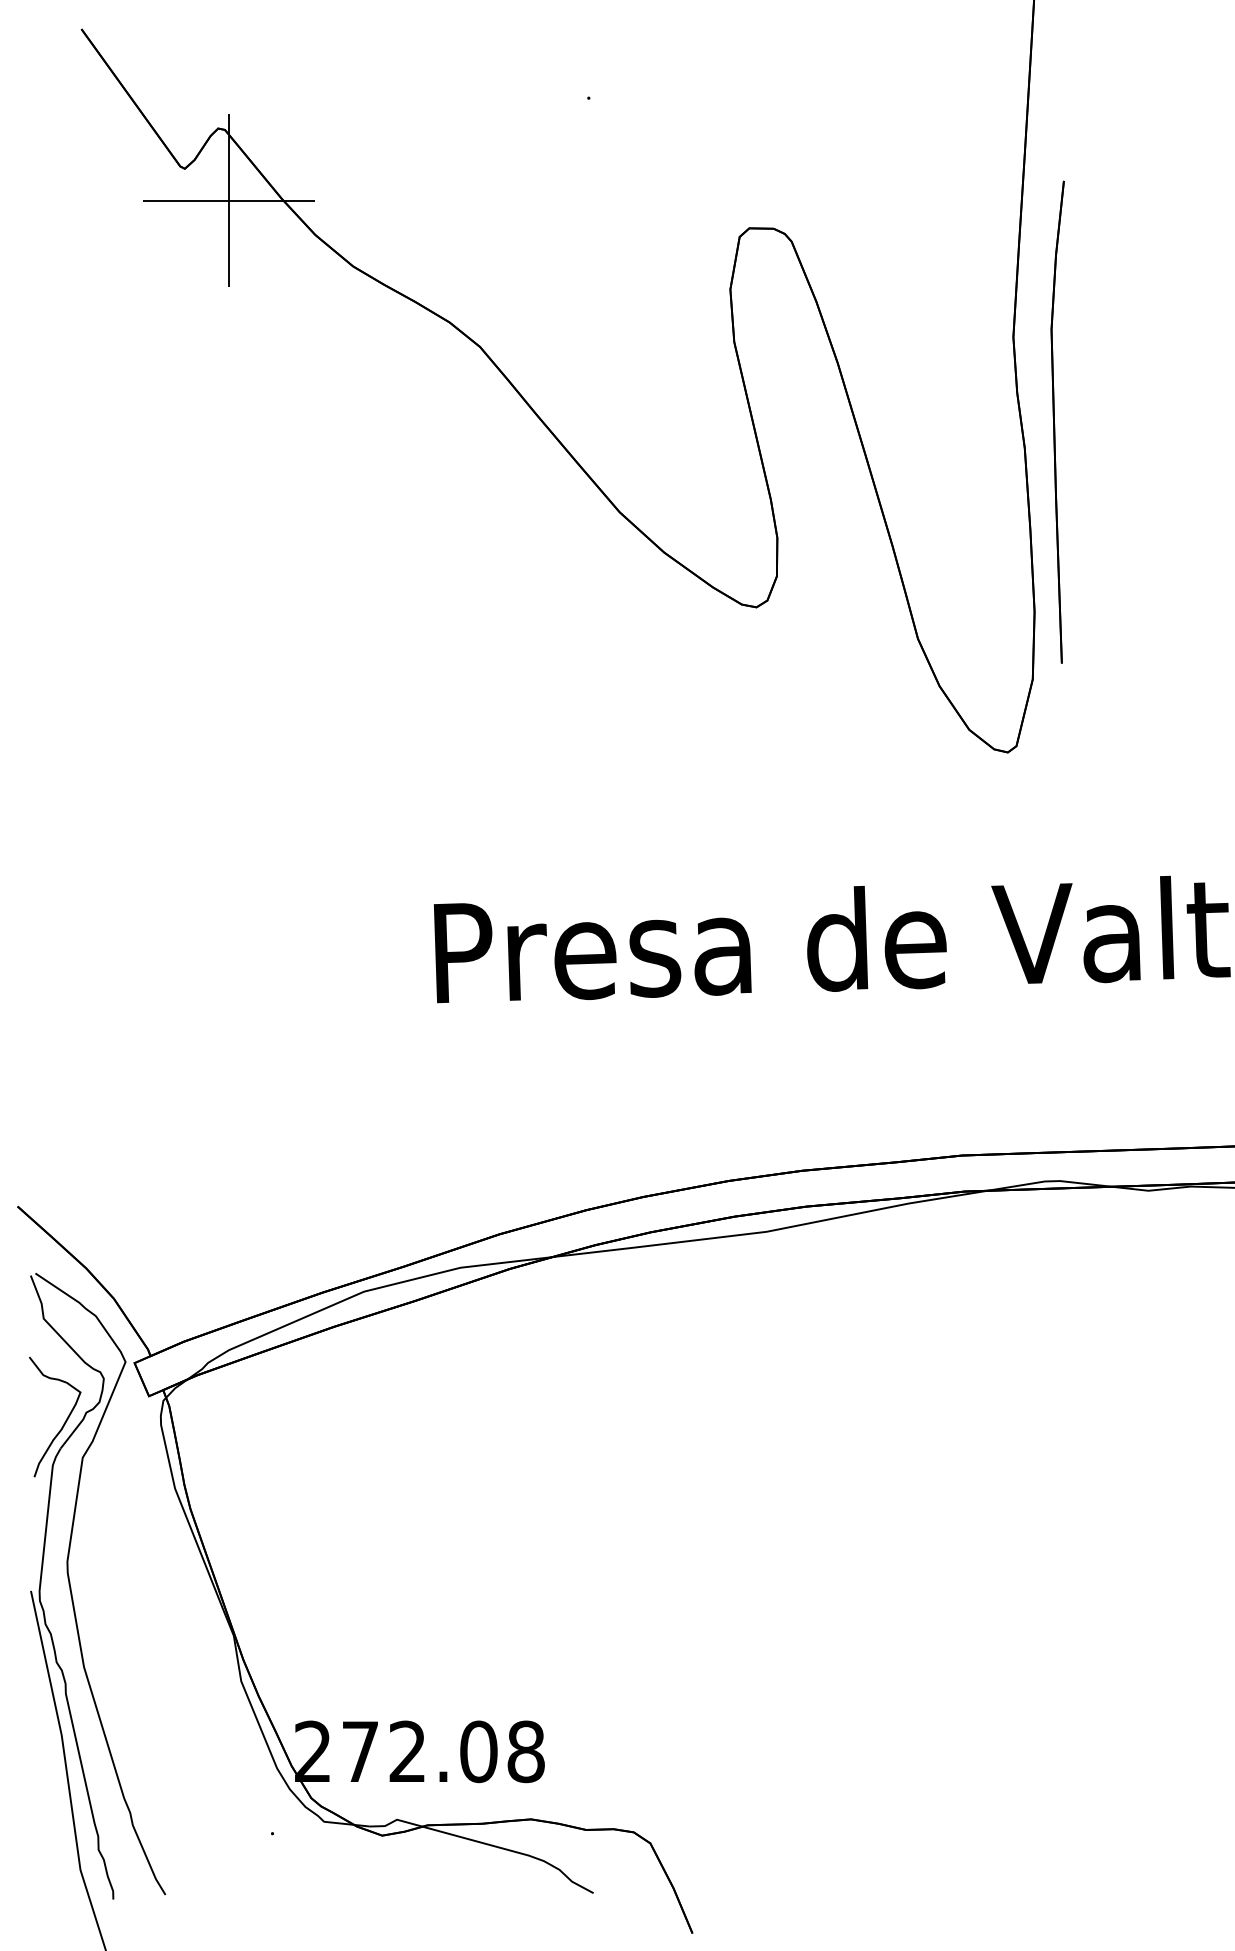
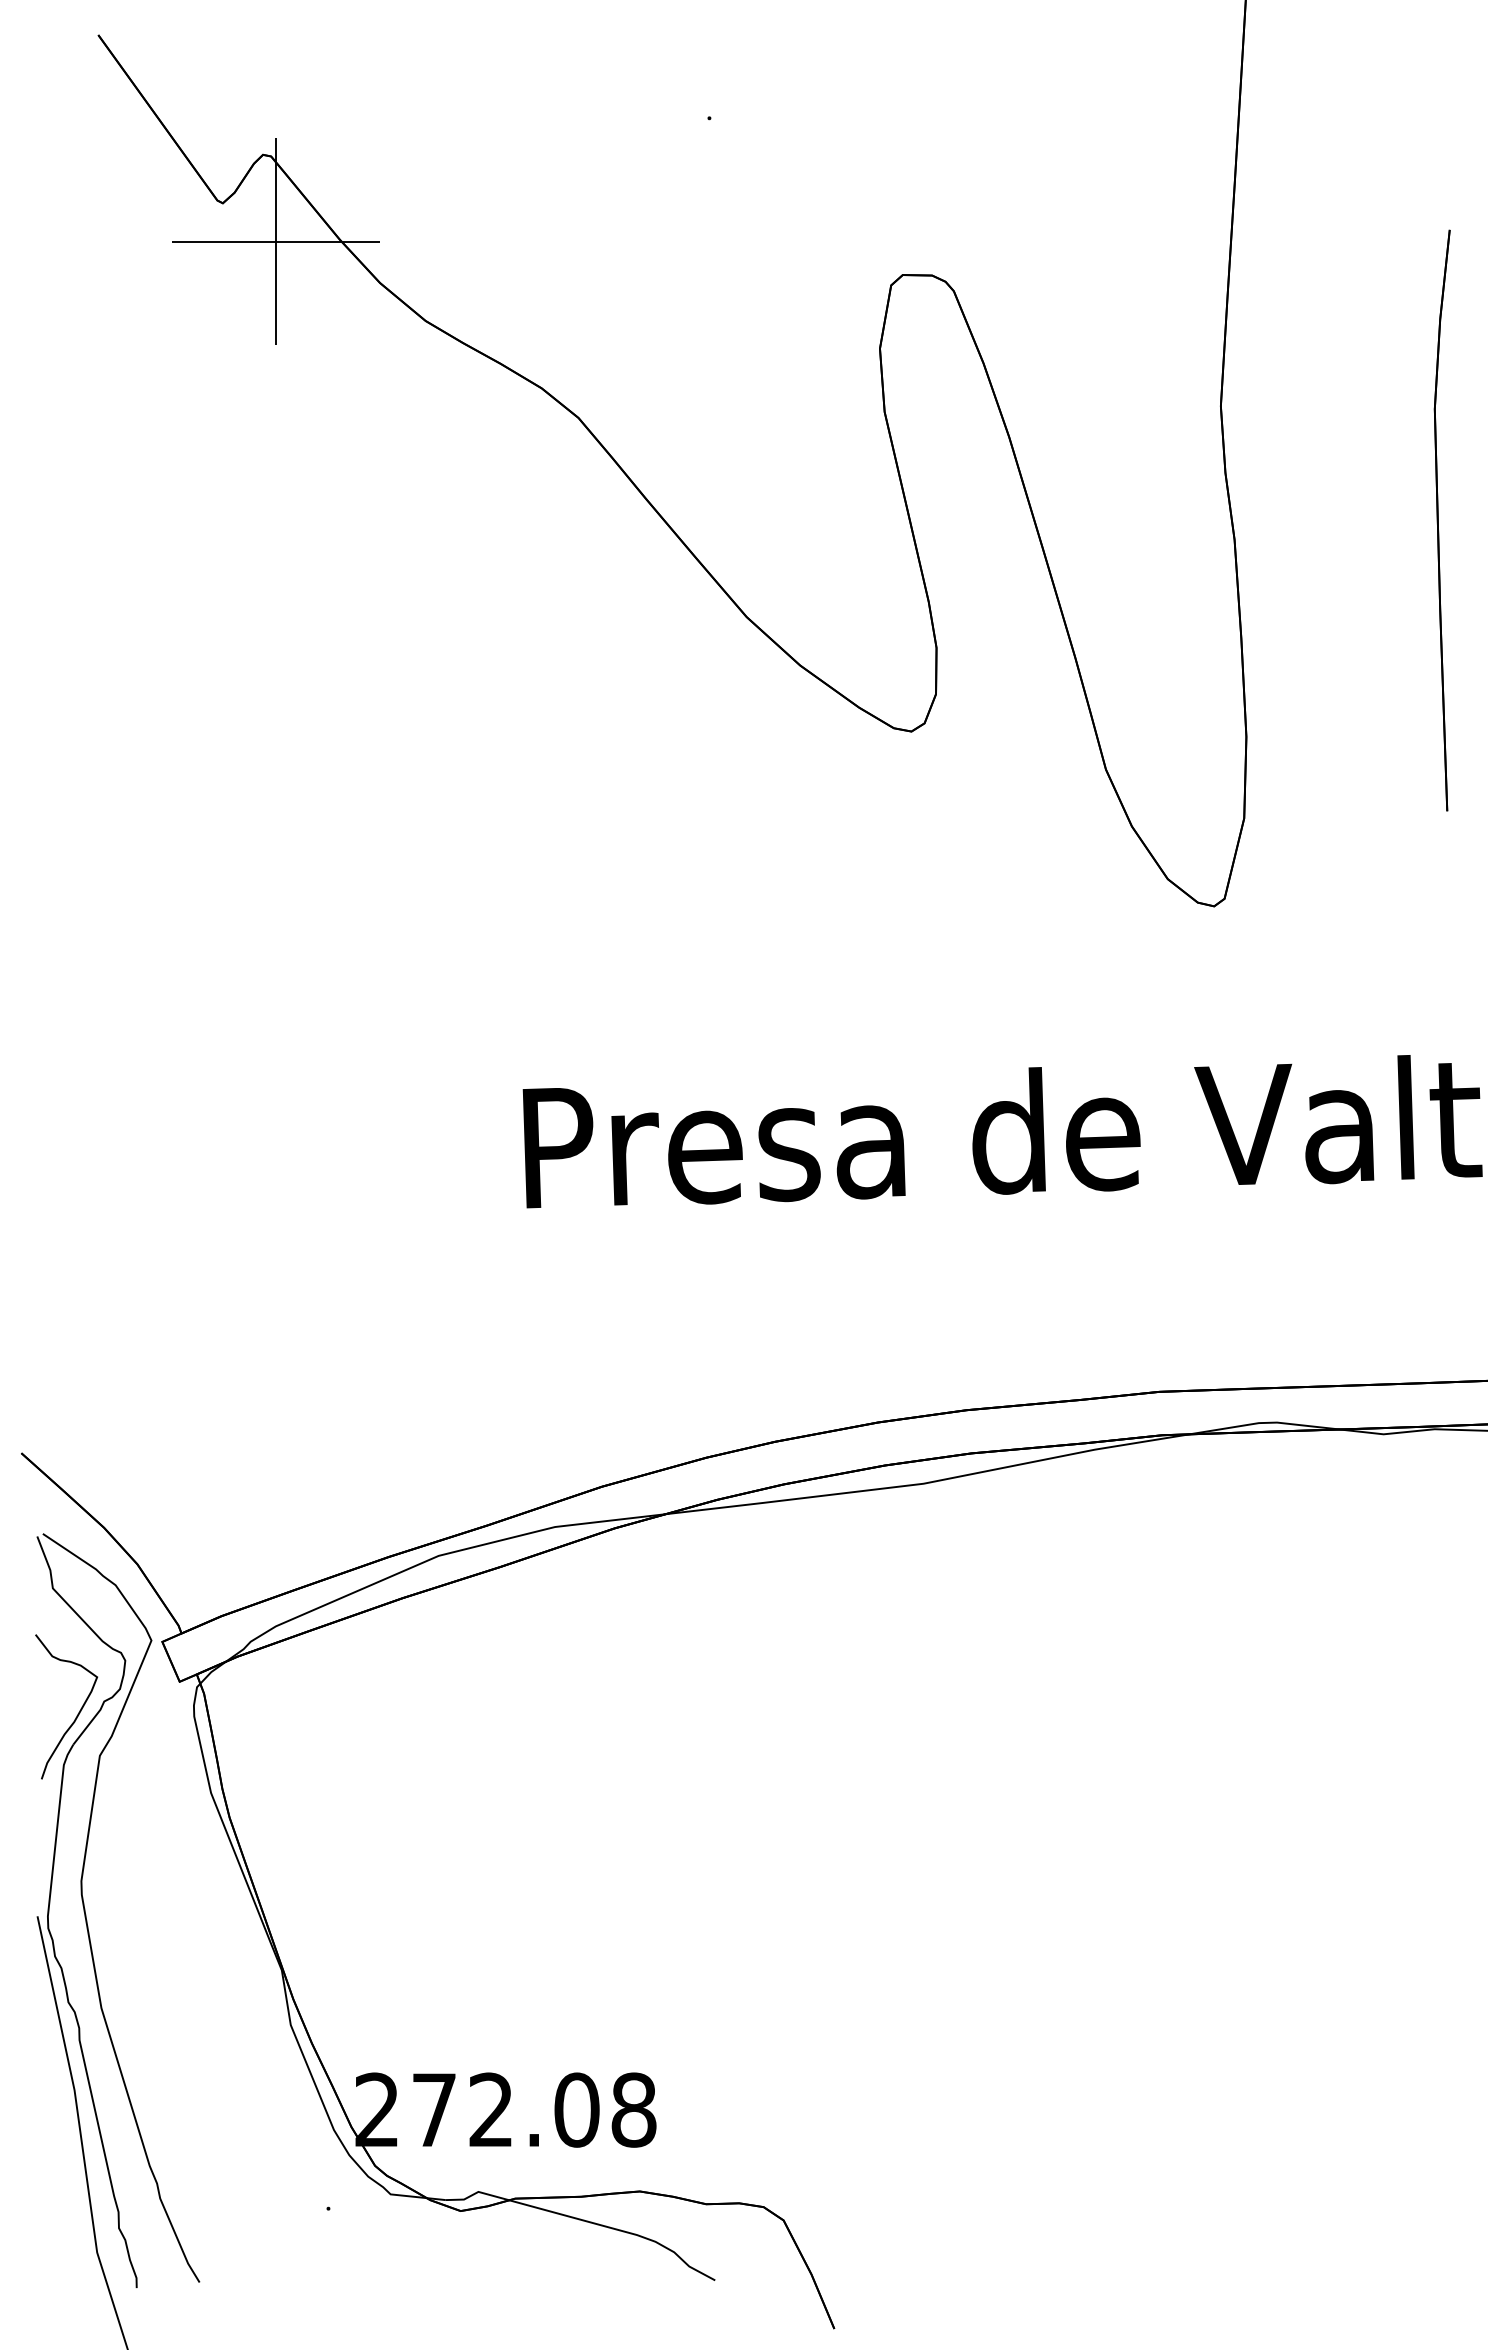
part: (1057, 422) -> (1441, 520), moved

